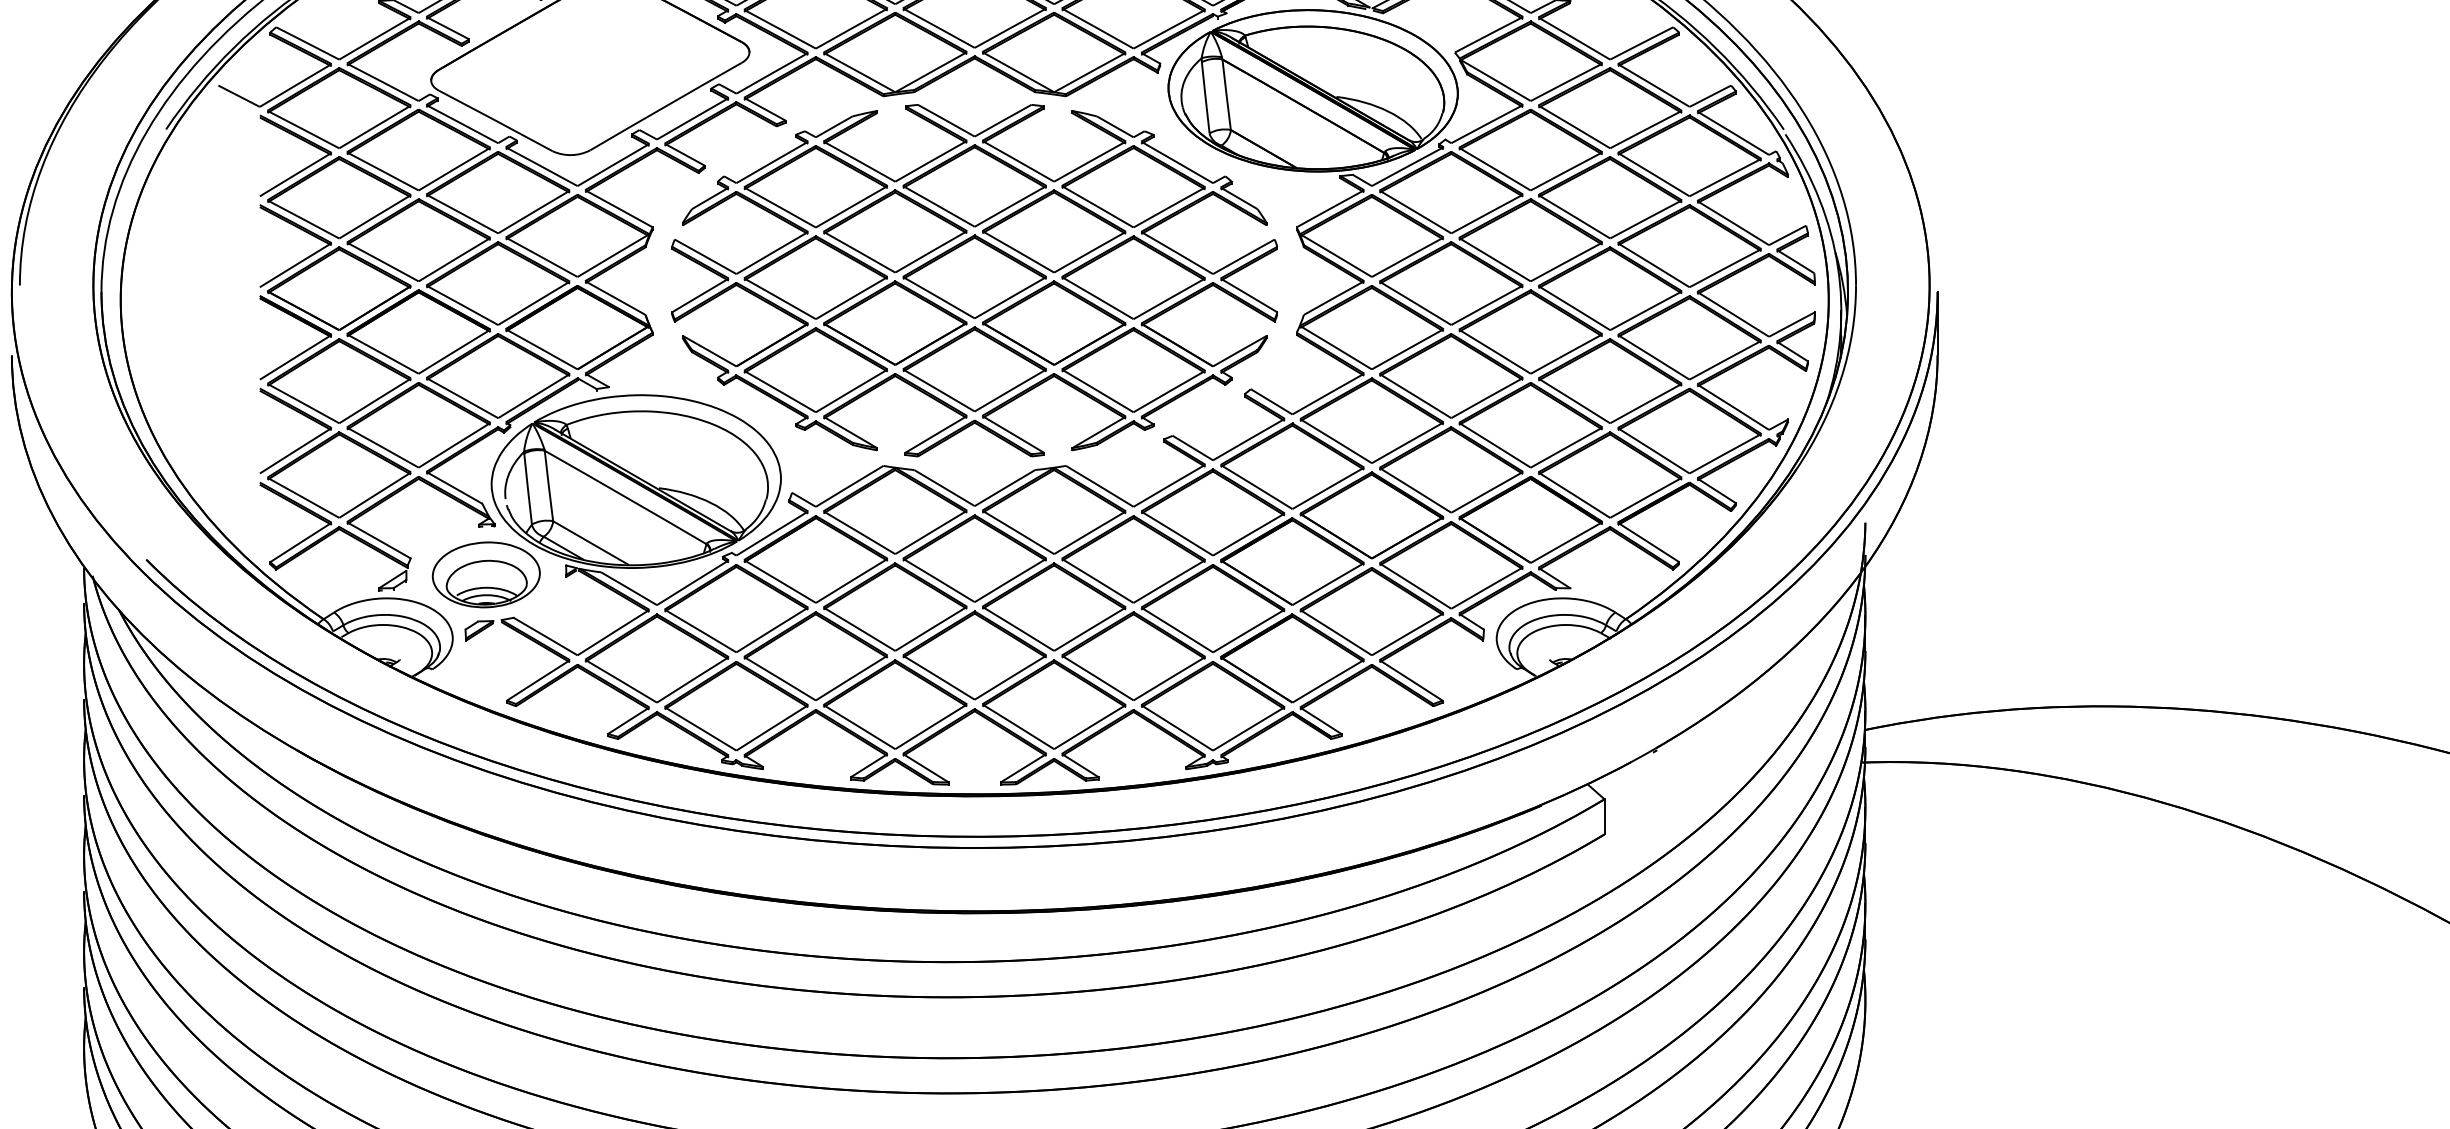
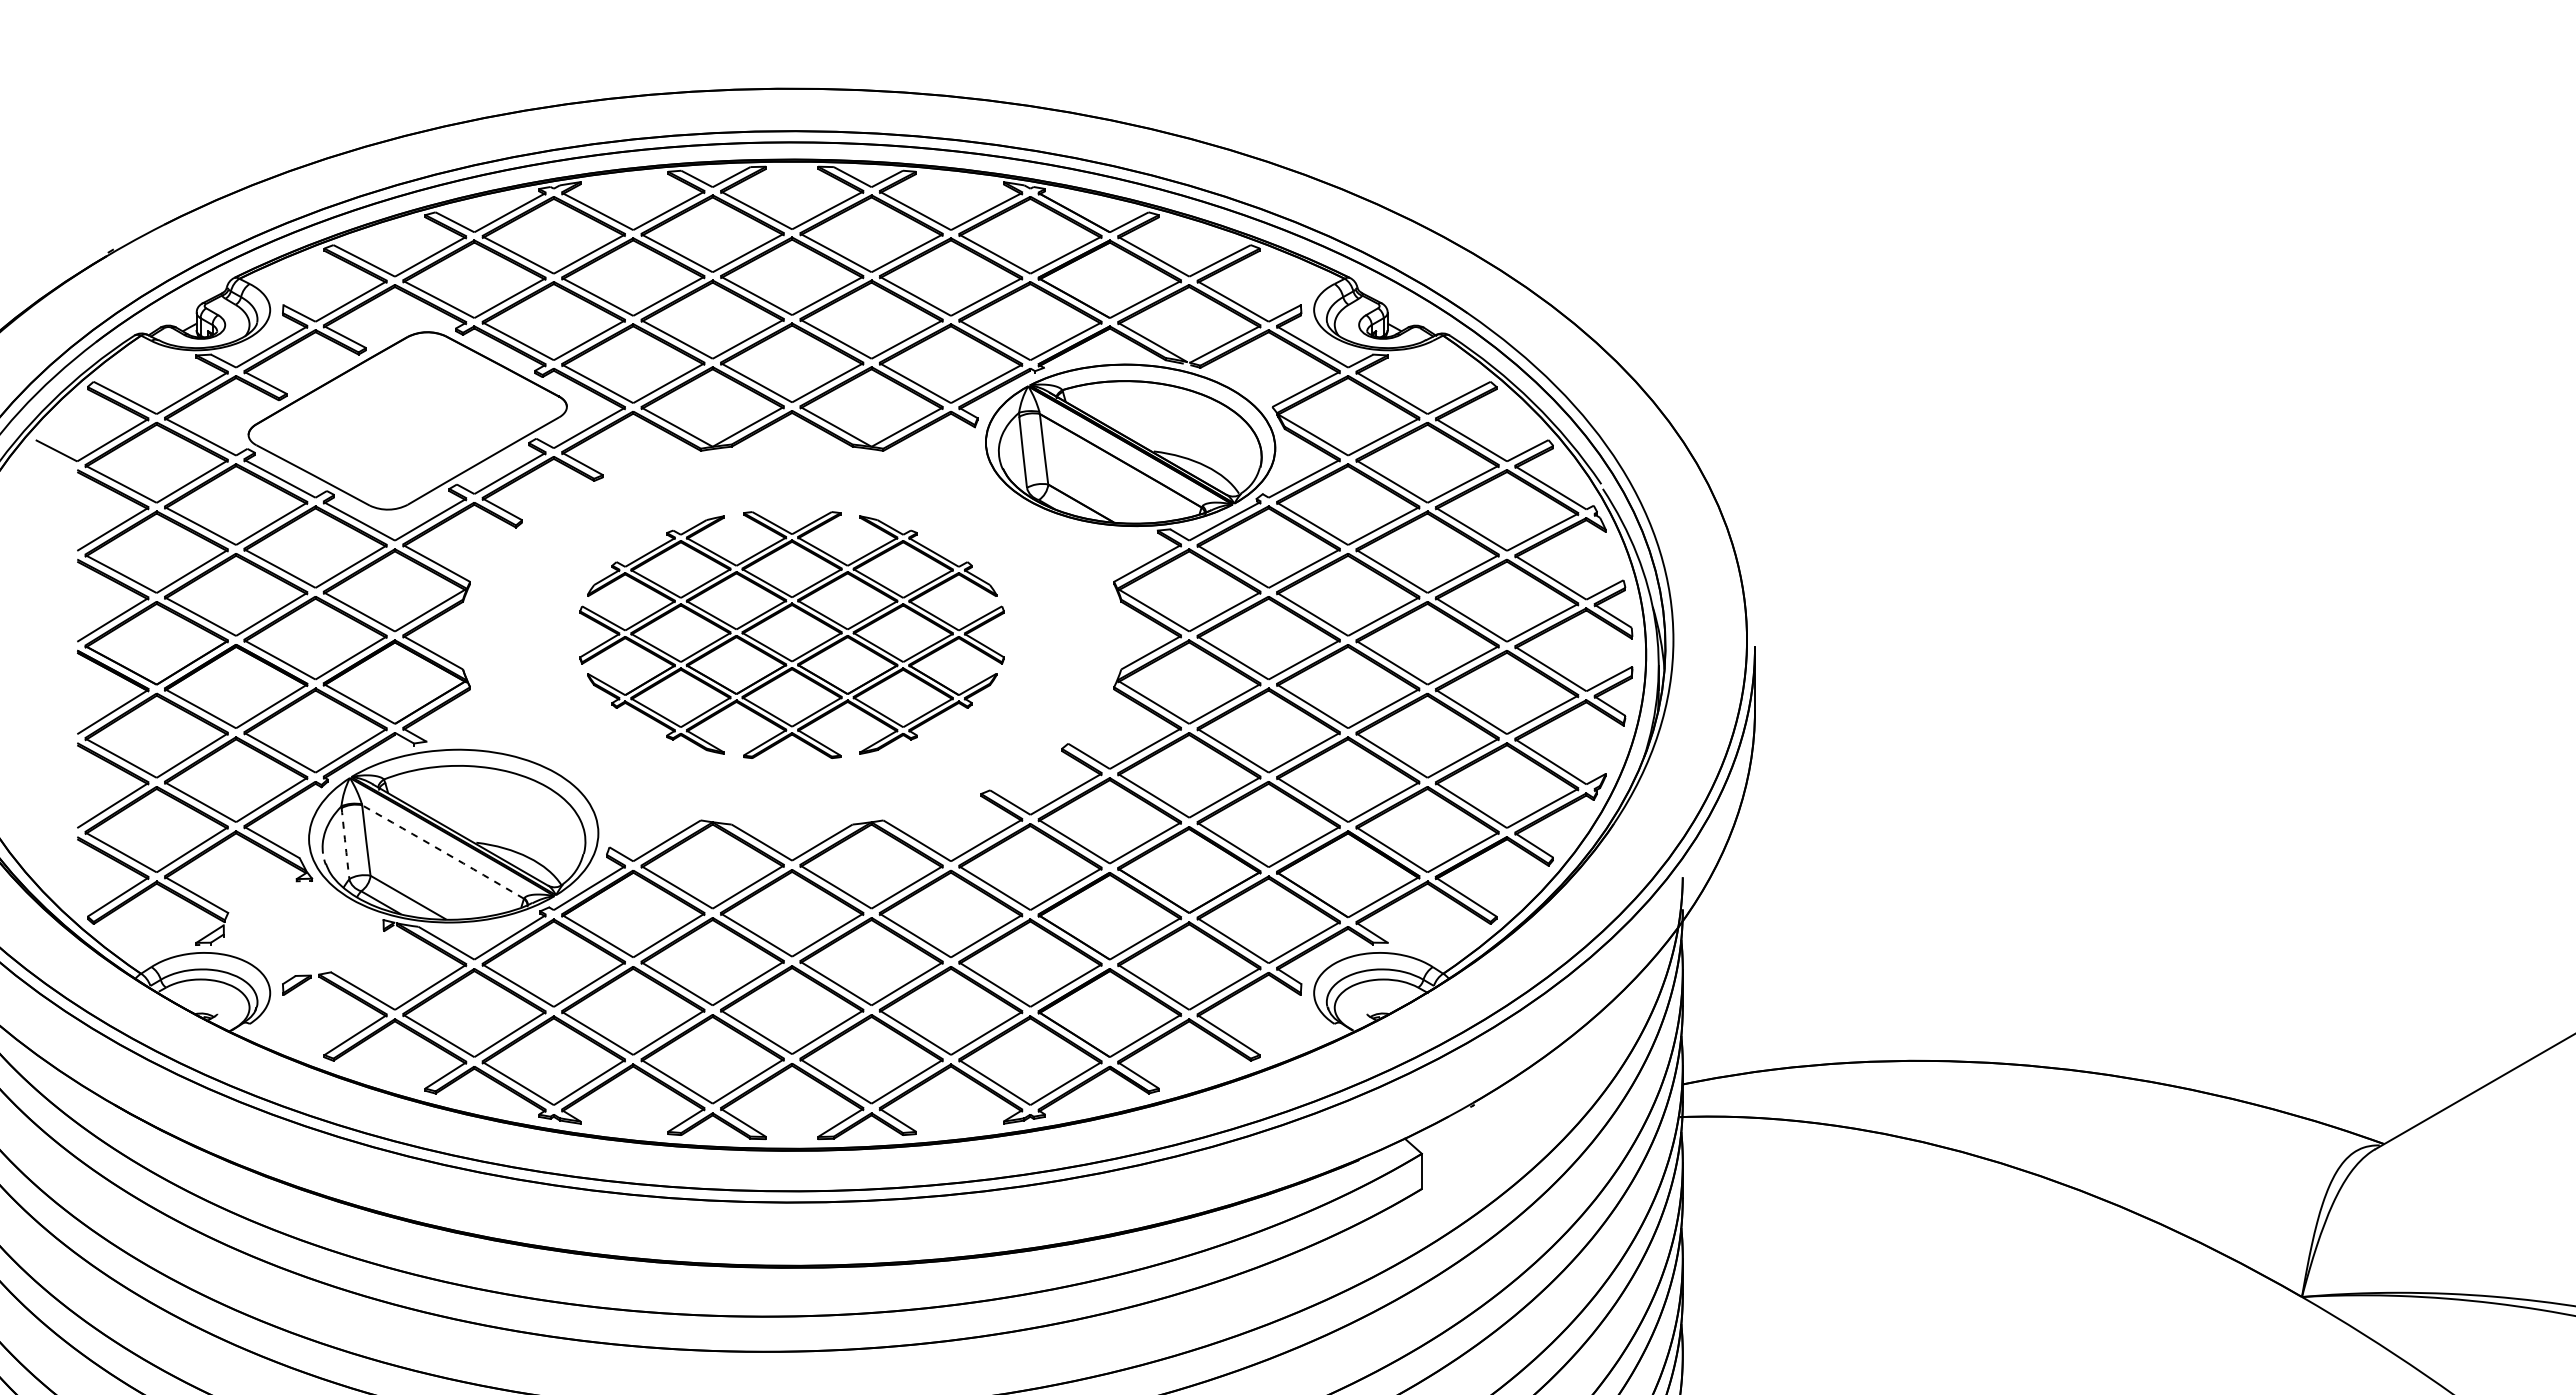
part: (974, 279) -> (791, 634), size x0.7
arc: (528, 488) -> (345, 843), solid -> dashed
arc: (626, 496) -> (443, 851), solid -> dashed
part: (486, 574) -> (303, 929), removed

